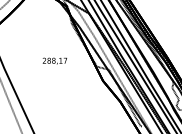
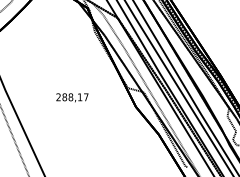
text: (55, 60) -> (72, 97), moved

